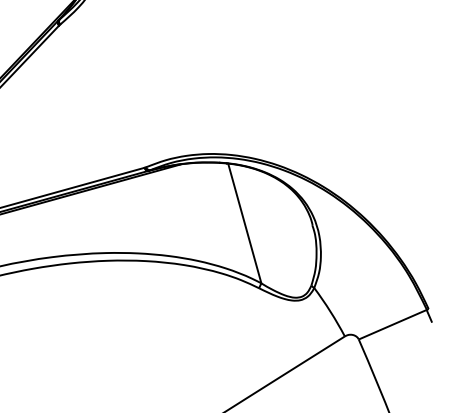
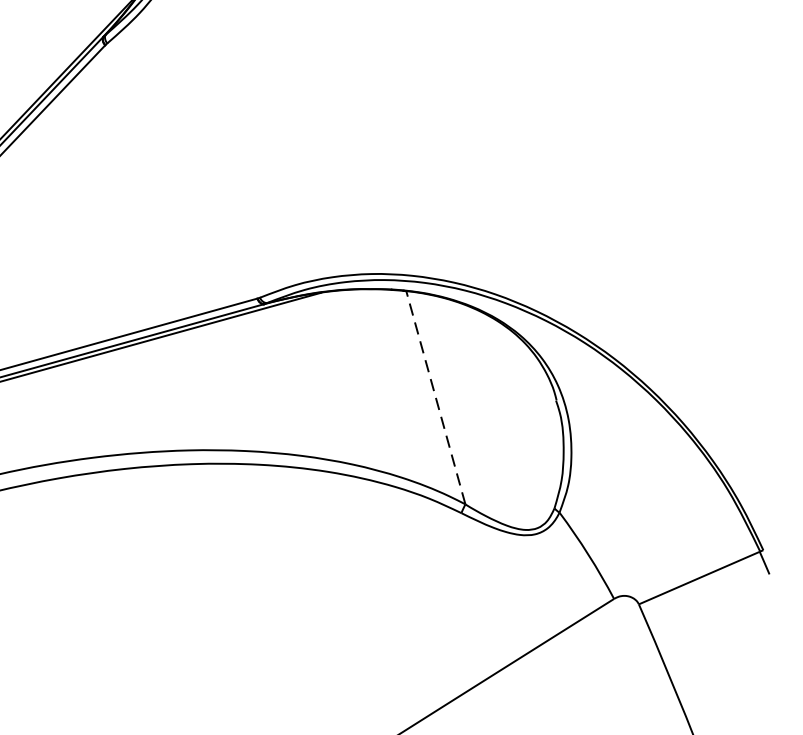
line: (244, 223) -> (435, 397), solid -> dashed

